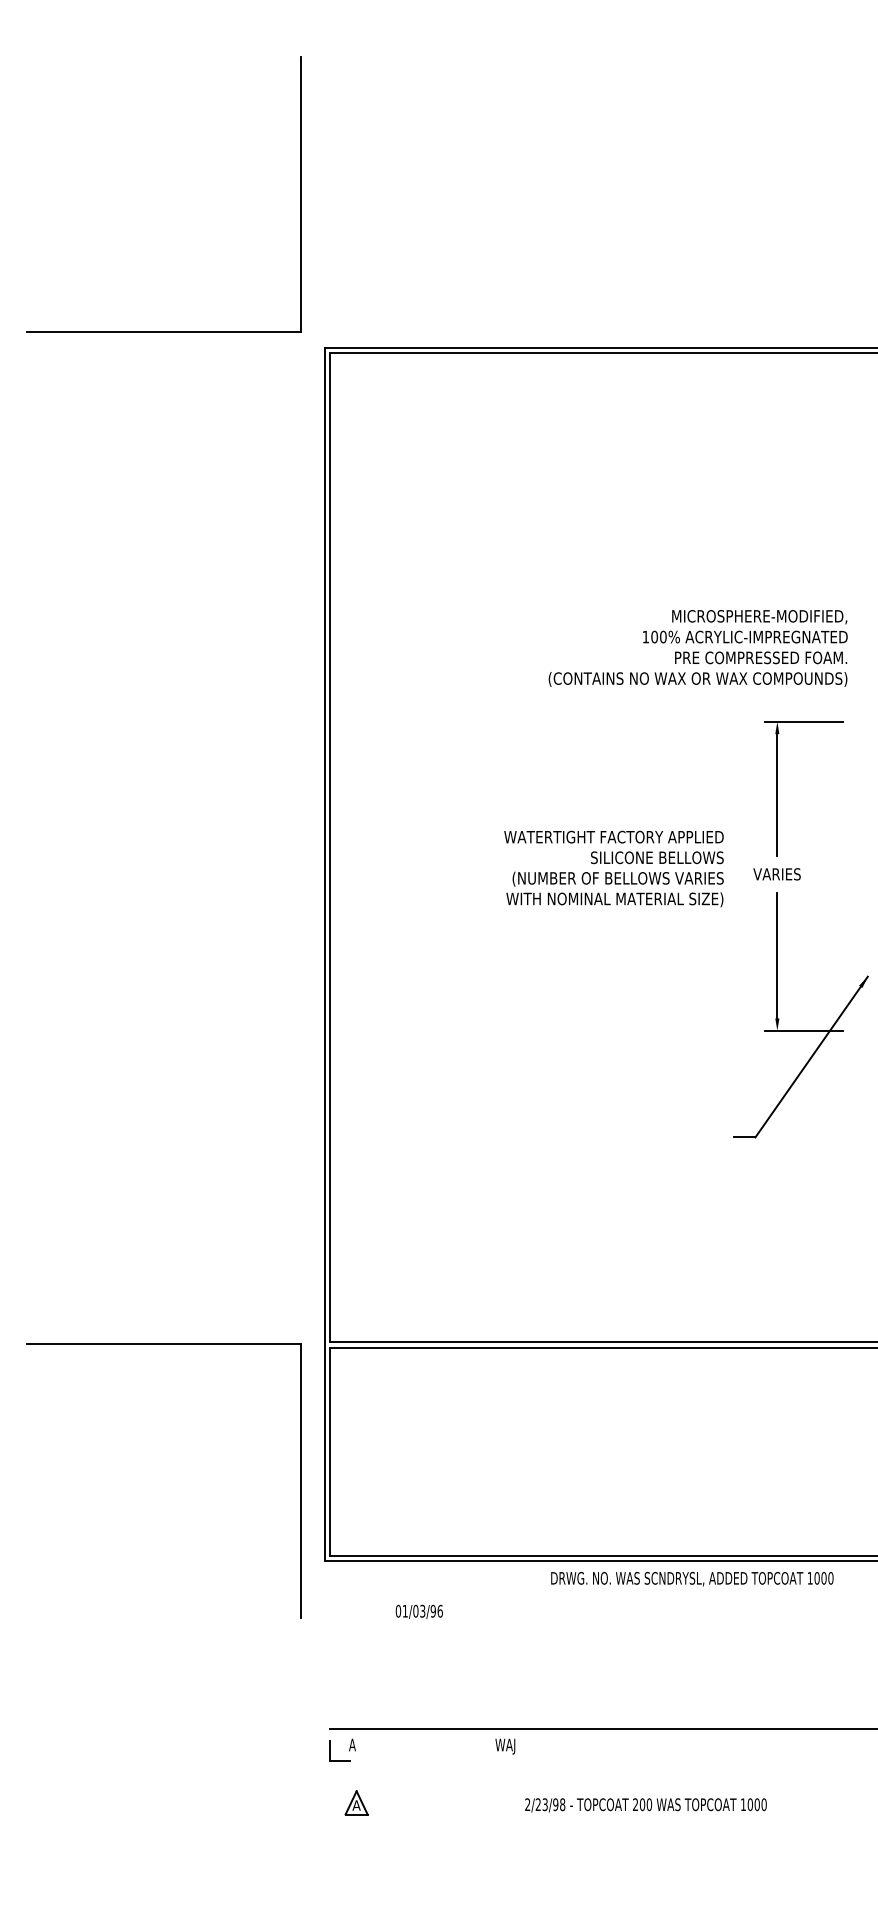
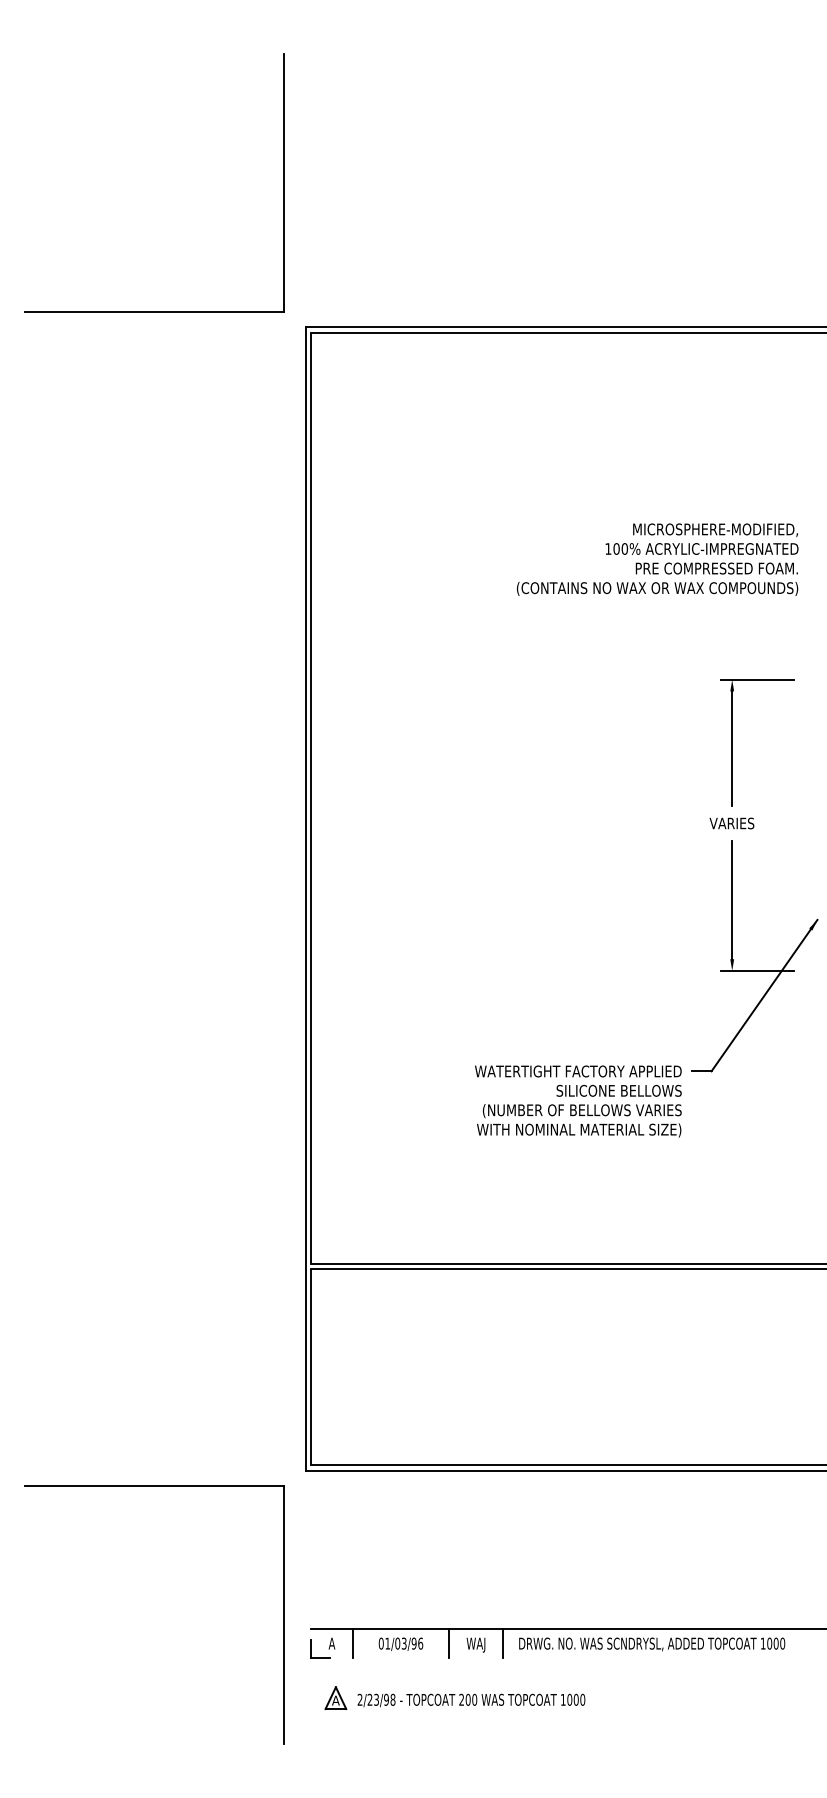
text: (698, 648) -> (657, 559), moved
text: (614, 869) -> (578, 1101), moved
part: (164, 1344) -> (154, 1486), moved
text: (692, 1579) -> (652, 1644), moved
text: (418, 1611) -> (400, 1643), moved
line: (374, 1744) -> (352, 1643), added
line: (477, 1744) -> (449, 1643), added
line: (534, 1744) -> (503, 1643), added
text: (646, 1805) -> (471, 1700), moved

